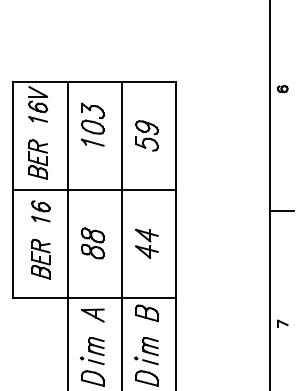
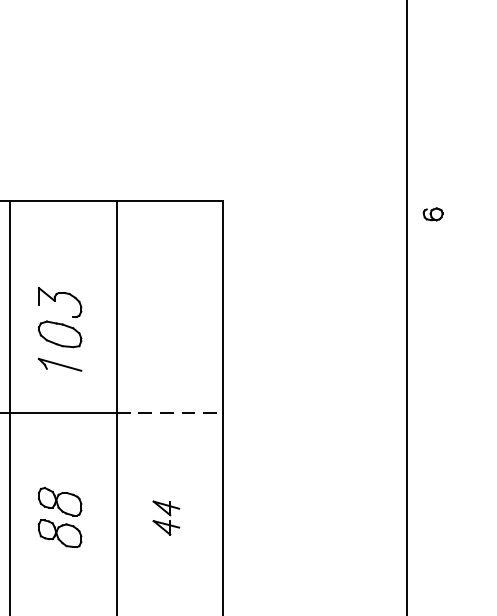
part: (92, 124) -> (59, 329), moved
part: (146, 135) -> (165, 305), removed
line: (149, 190) -> (171, 413), solid -> dashed
line: (281, 210) -> (430, 452), removed
part: (146, 243) -> (165, 517), size x0.6

